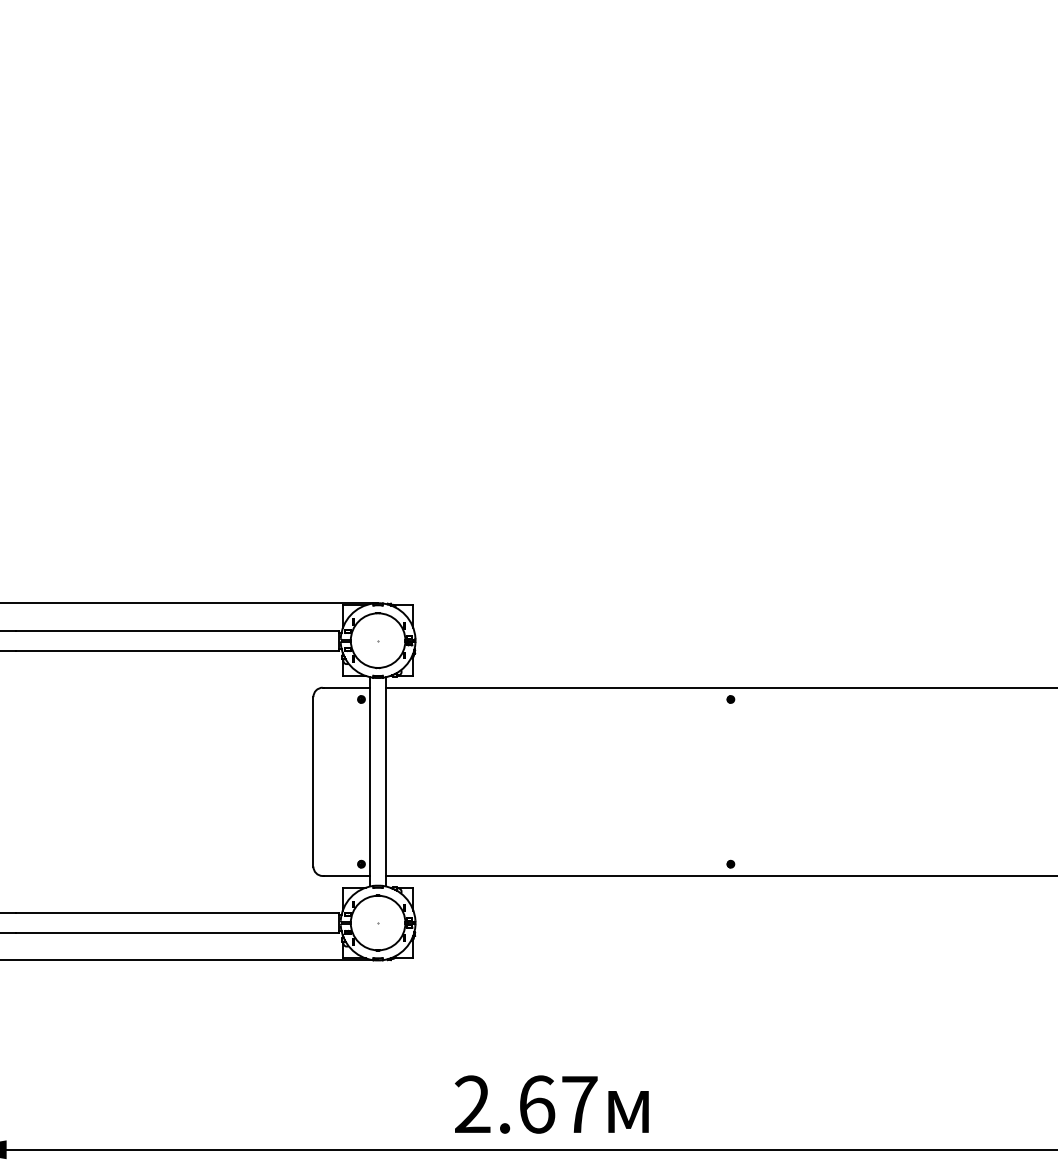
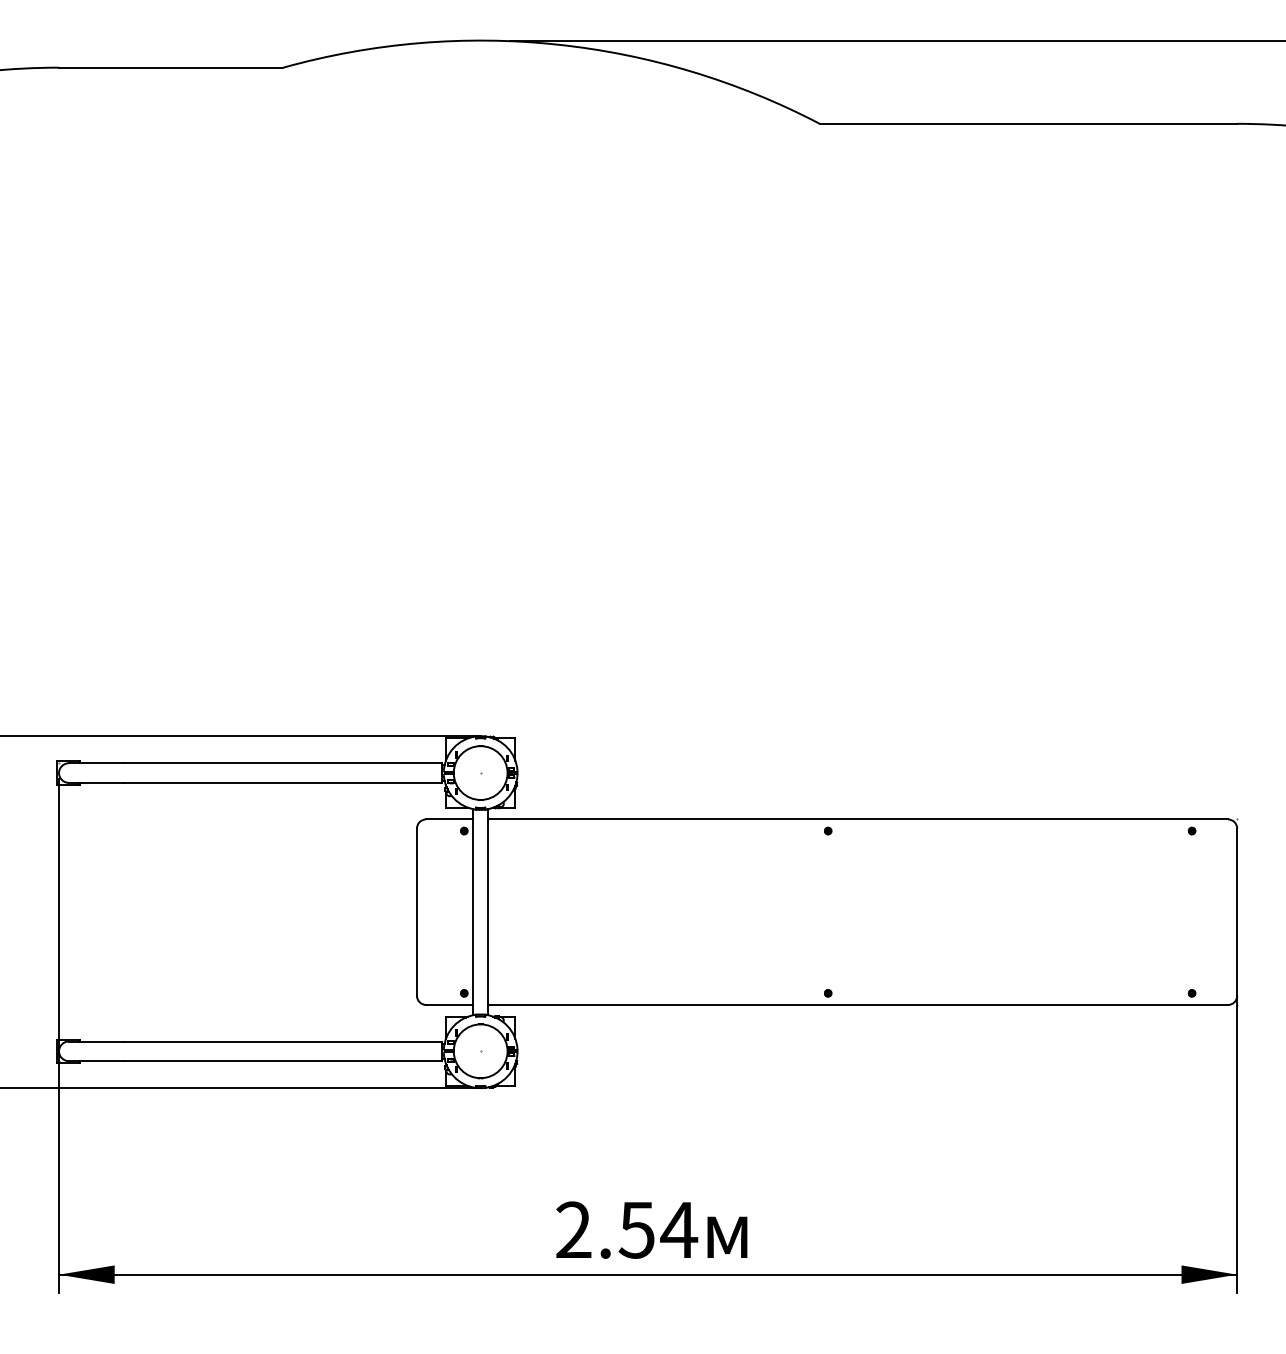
text: (558, 1103) -> (658, 1229), 2.67 -> 2.54

